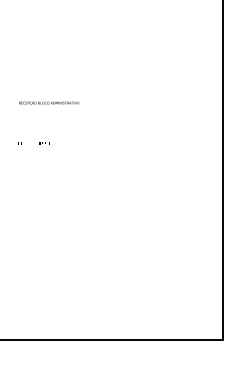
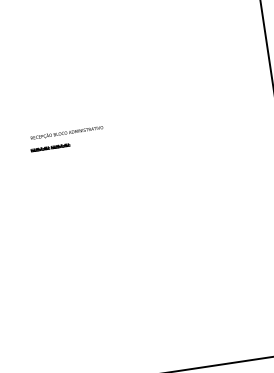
text: (49, 102) -> (67, 132), moved

